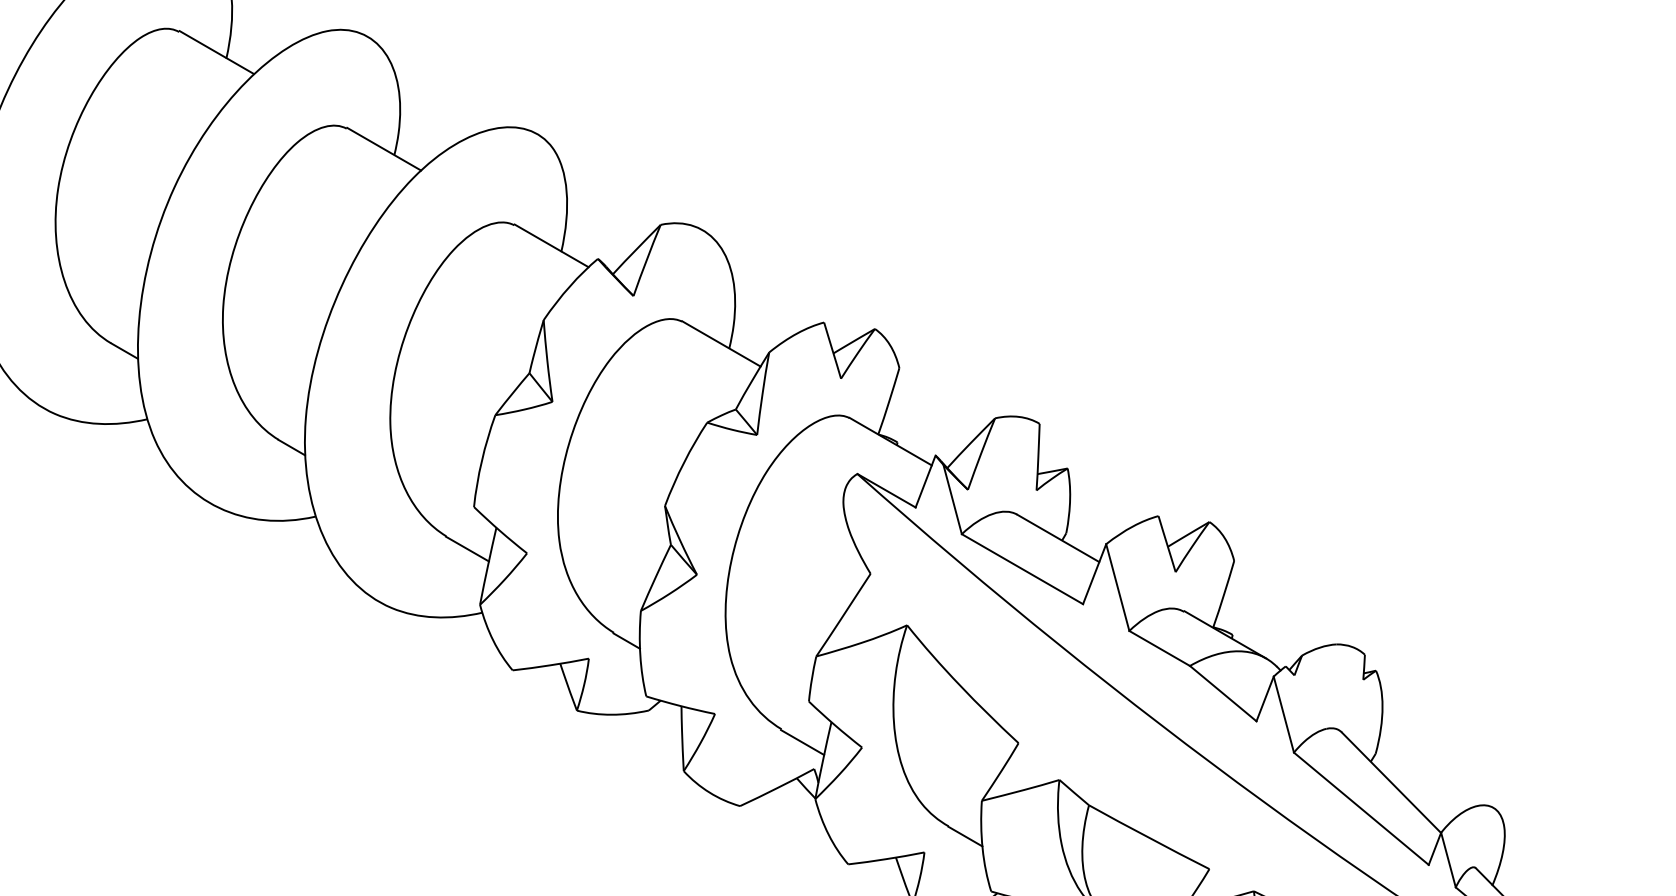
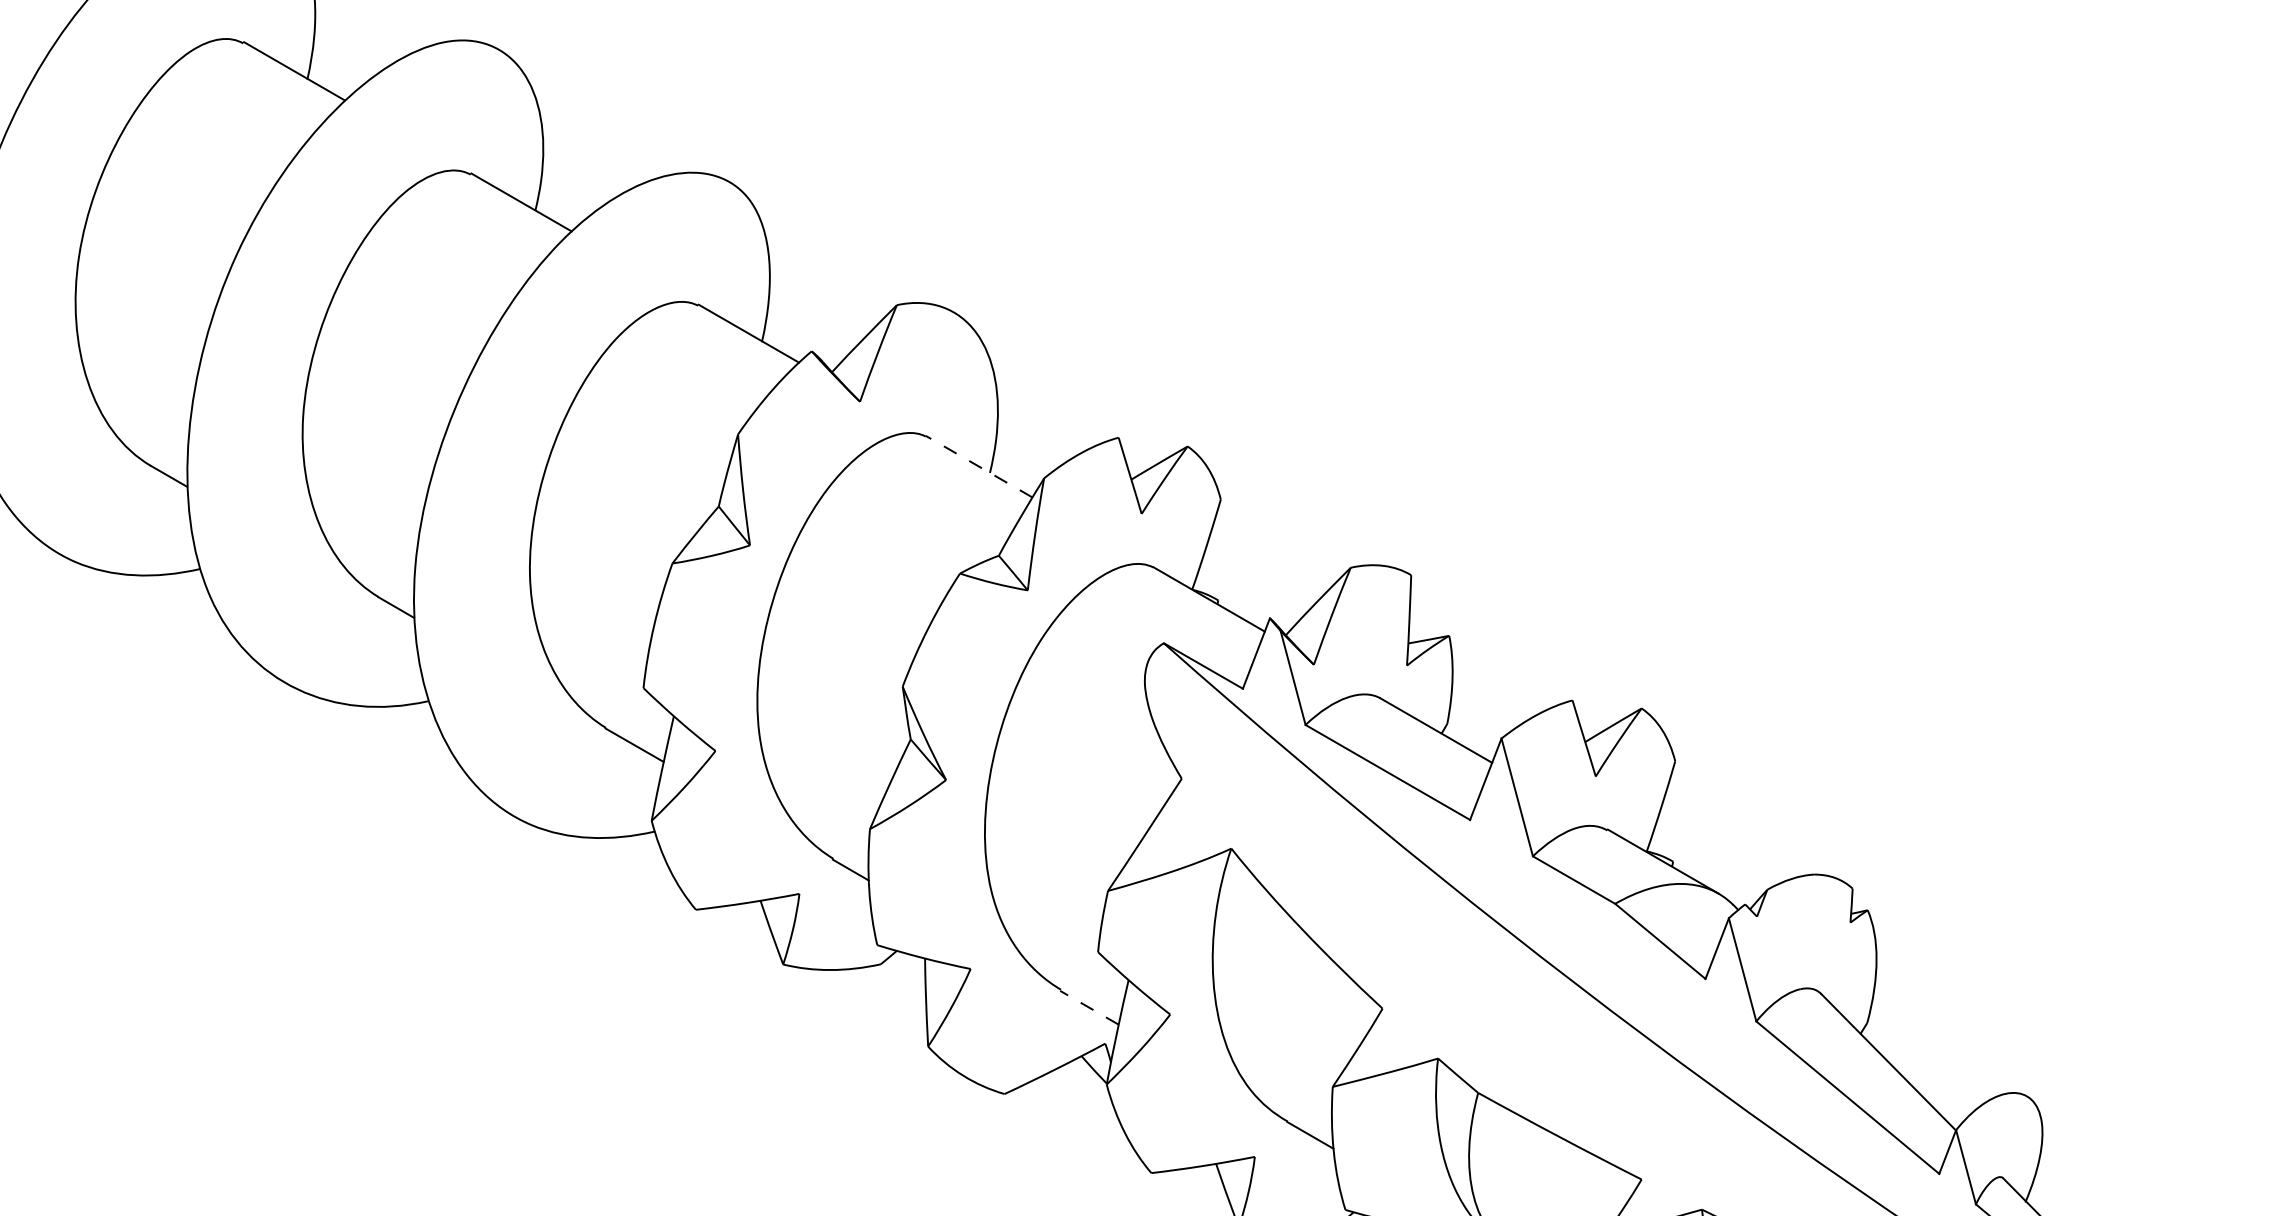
line: (721, 343) -> (979, 466), solid -> dashed
line: (802, 742) -> (1089, 1007), solid -> dashed

